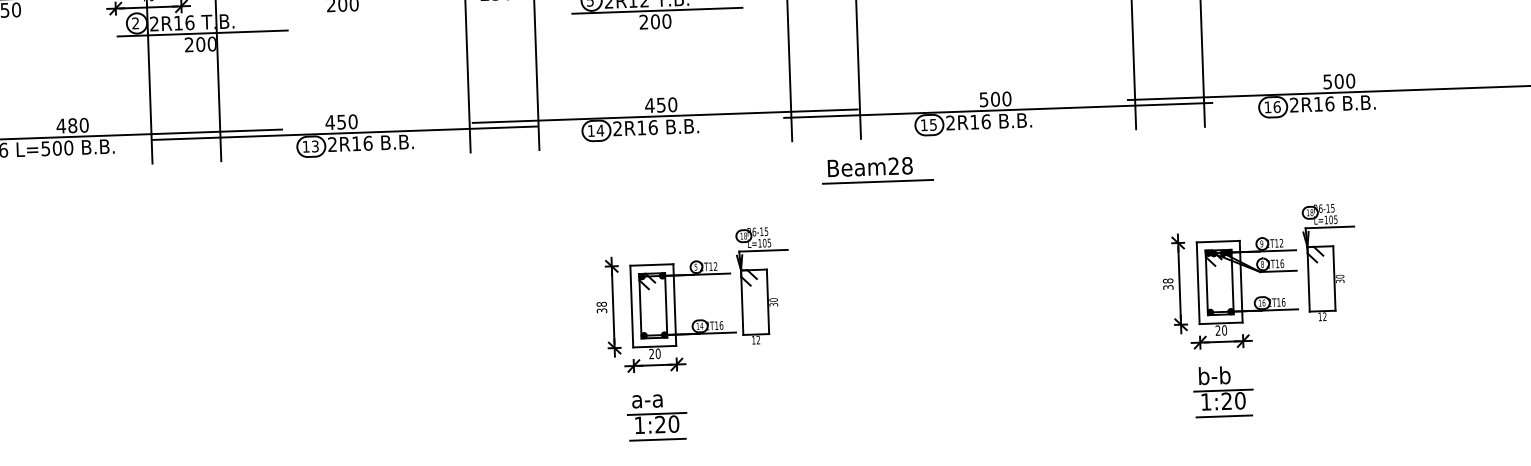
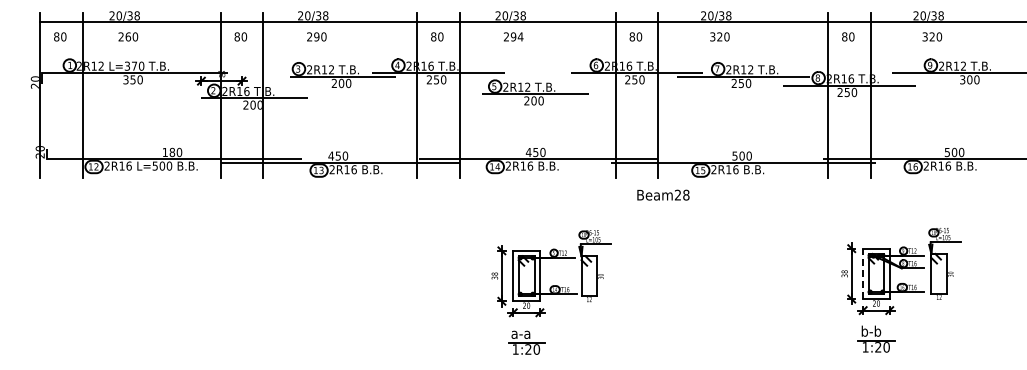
text: (61, 126) -> (165, 152), 480 -> 180
line: (877, 181) -> (667, 204), removed
line: (1198, 282) -> (863, 273), solid -> dashed
line: (1224, 416) -> (876, 356), removed
line: (657, 439) -> (526, 358), removed

